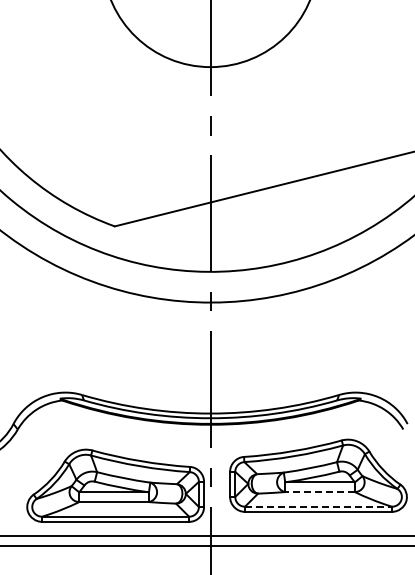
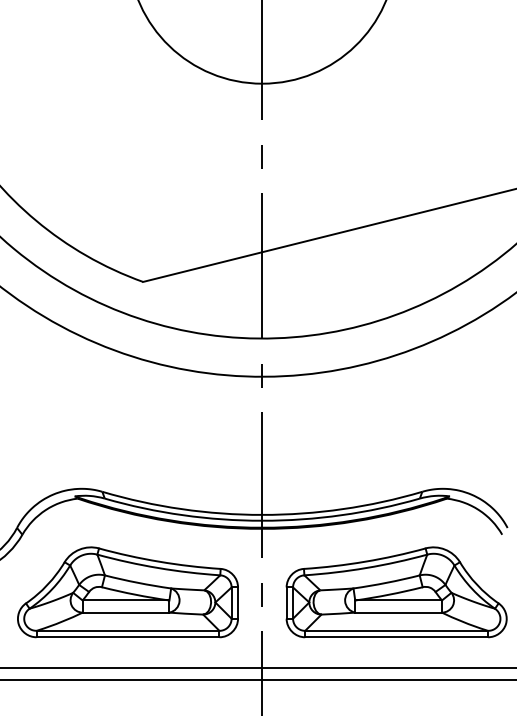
part: (115, 485) -> (127, 592), moved
line: (320, 492) -> (399, 613), dashed -> solid
line: (318, 506) -> (396, 630), dashed -> solid

